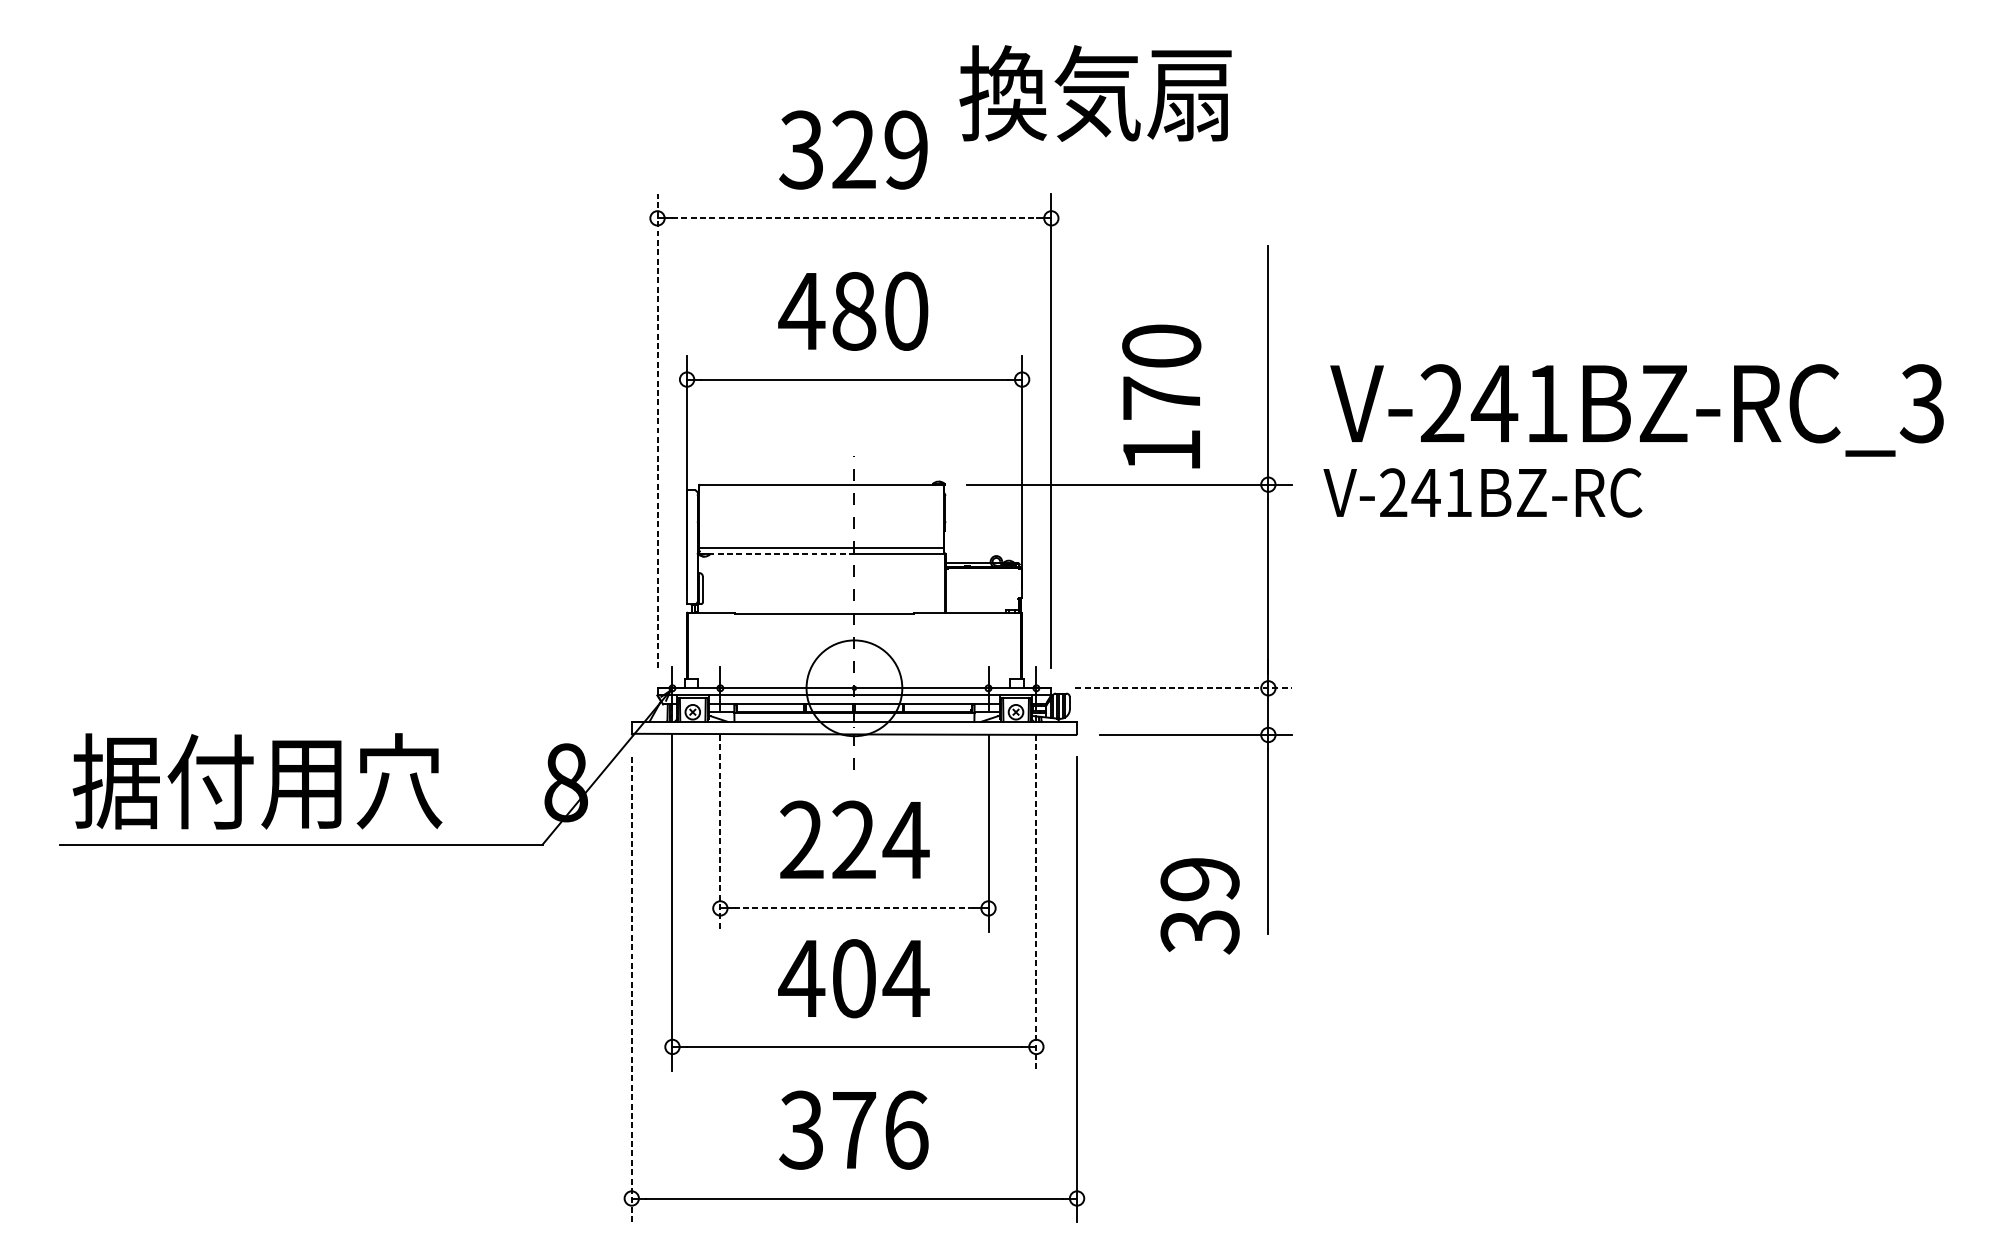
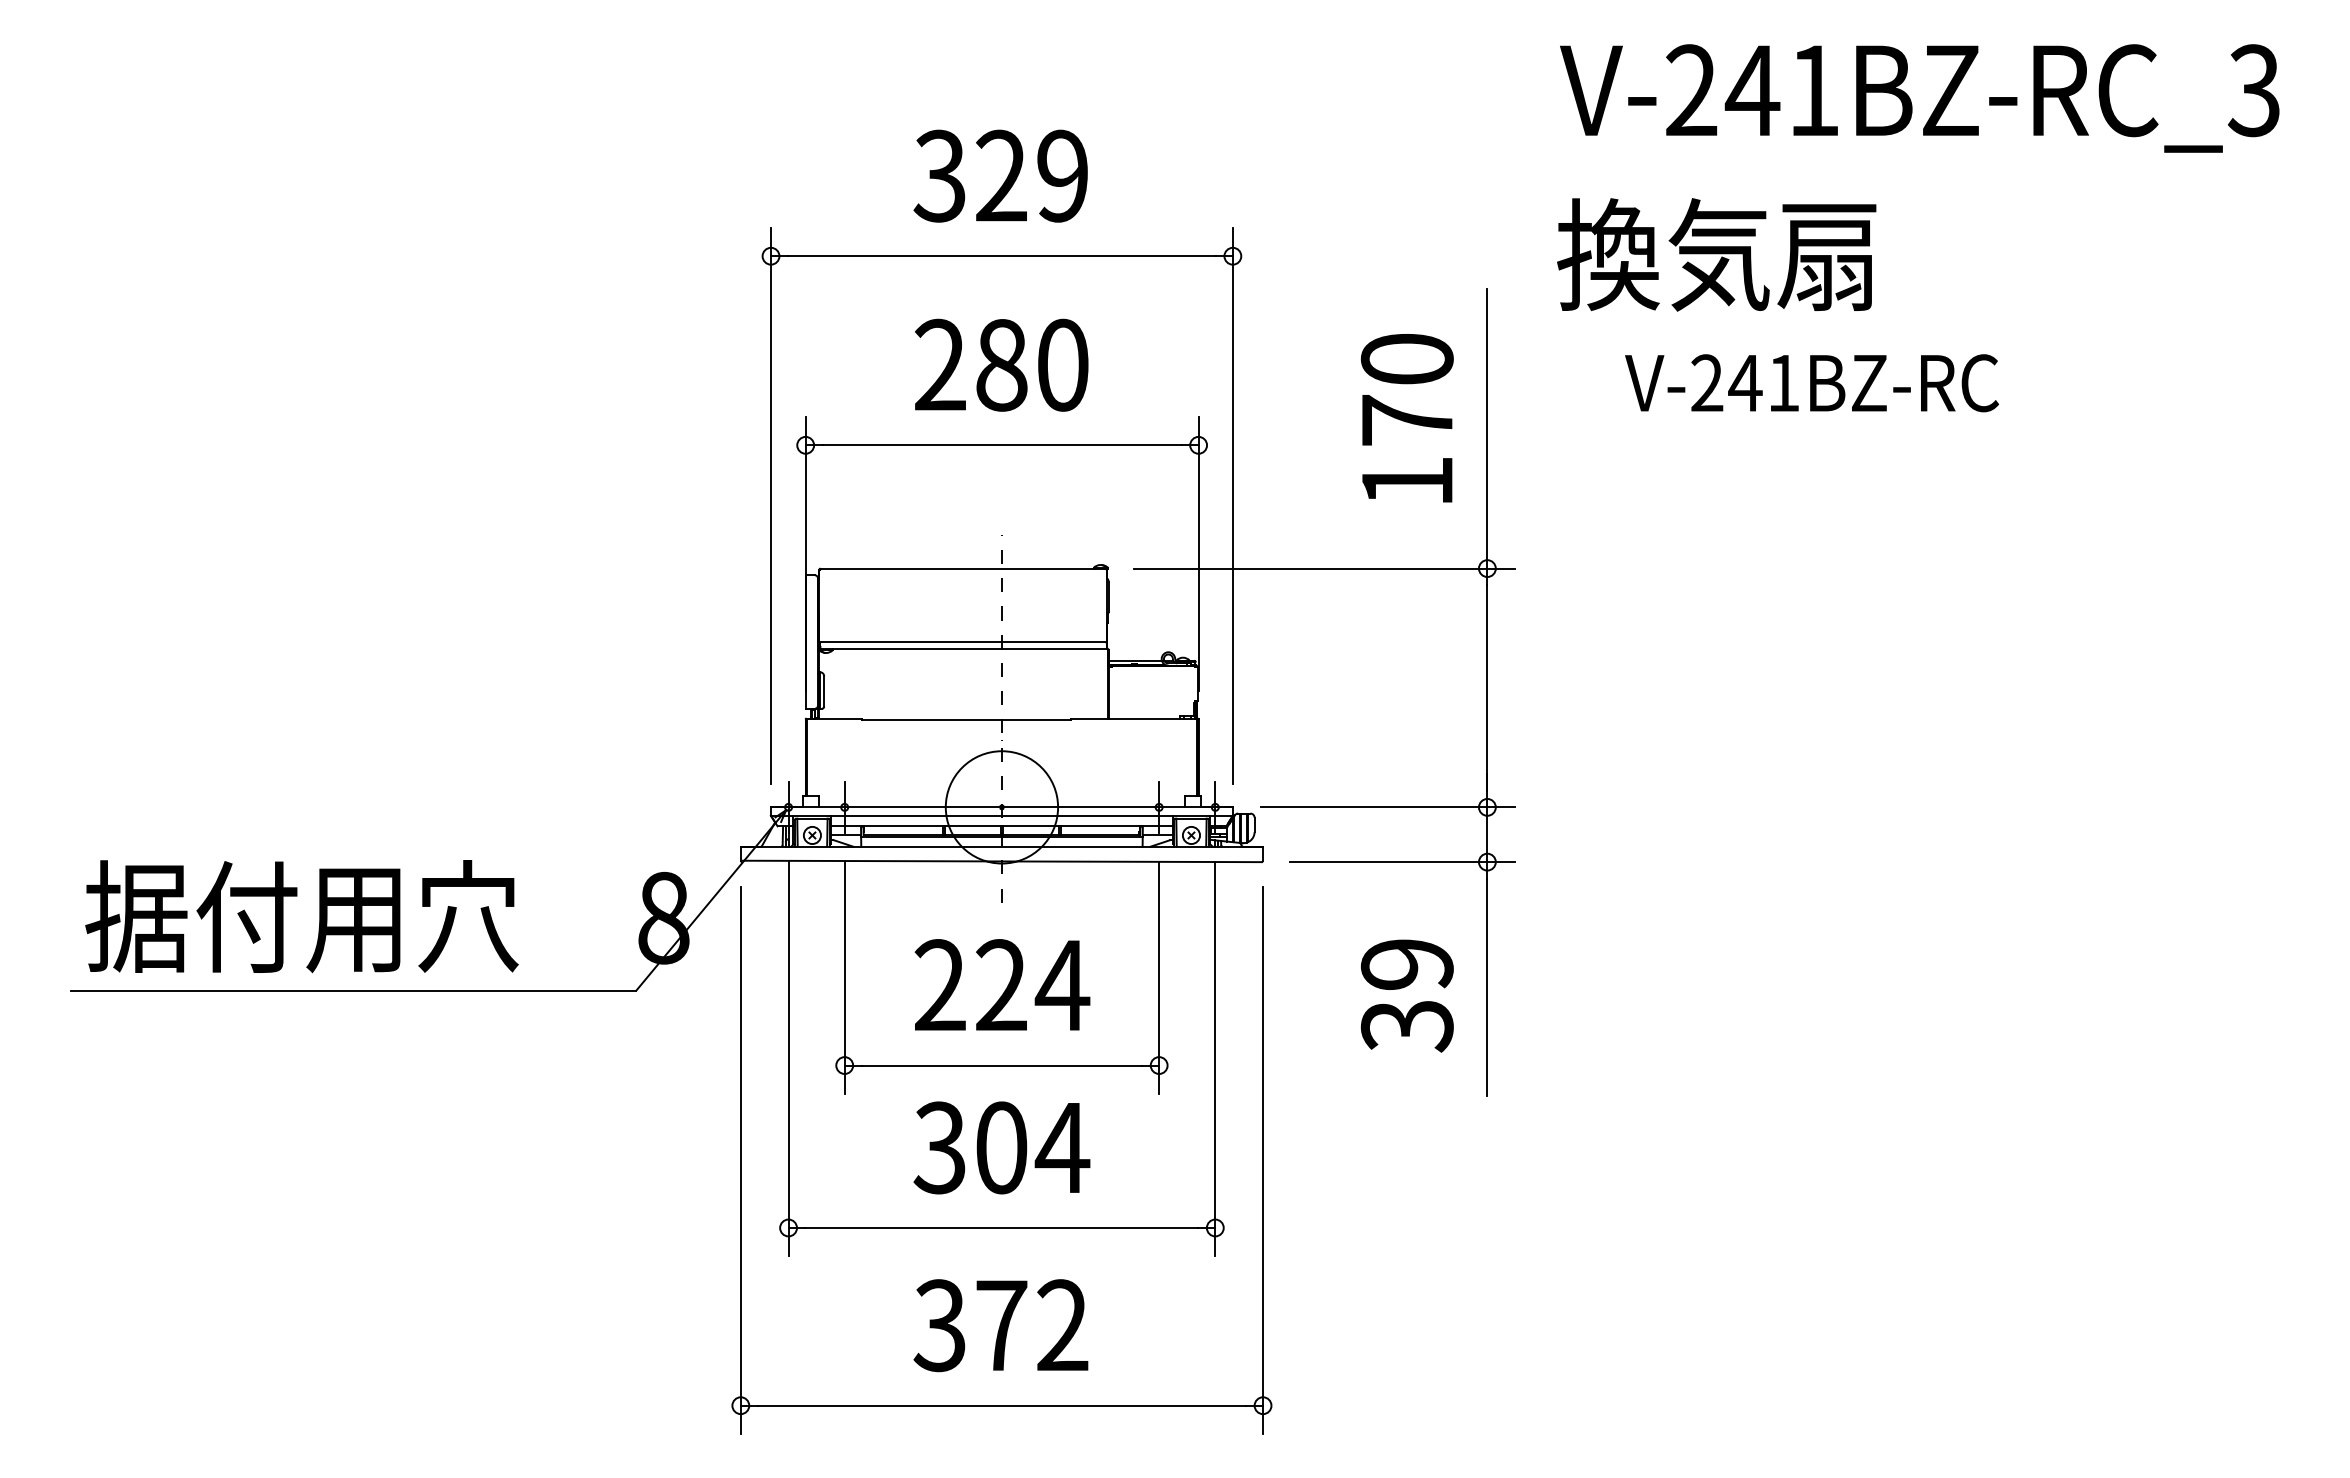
text: (1095, 93) -> (1716, 254), moved
line: (854, 218) -> (1002, 256), dashed -> solid
text: (801, 310) -> (939, 364), 480 -> 280
text: (1161, 396) -> (1407, 418), moved
text: (1636, 410) -> (1919, 98), moved
line: (657, 430) -> (771, 505), dashed -> solid
text: (1482, 493) -> (1811, 383), moved
line: (777, 553) -> (911, 649), dashed -> solid
line: (1184, 688) -> (1388, 807), dashed -> solid
line: (720, 833) -> (844, 977), dashed -> solid
line: (1036, 903) -> (1215, 1059), dashed -> solid
text: (1199, 905) -> (1406, 995), moved
line: (854, 908) -> (1001, 1065), dashed -> solid
text: (801, 978) -> (939, 1147), 404 -> 304
line: (631, 990) -> (740, 1161), dashed -> solid
text: (906, 1130) -> (1062, 1325), 376 -> 372

